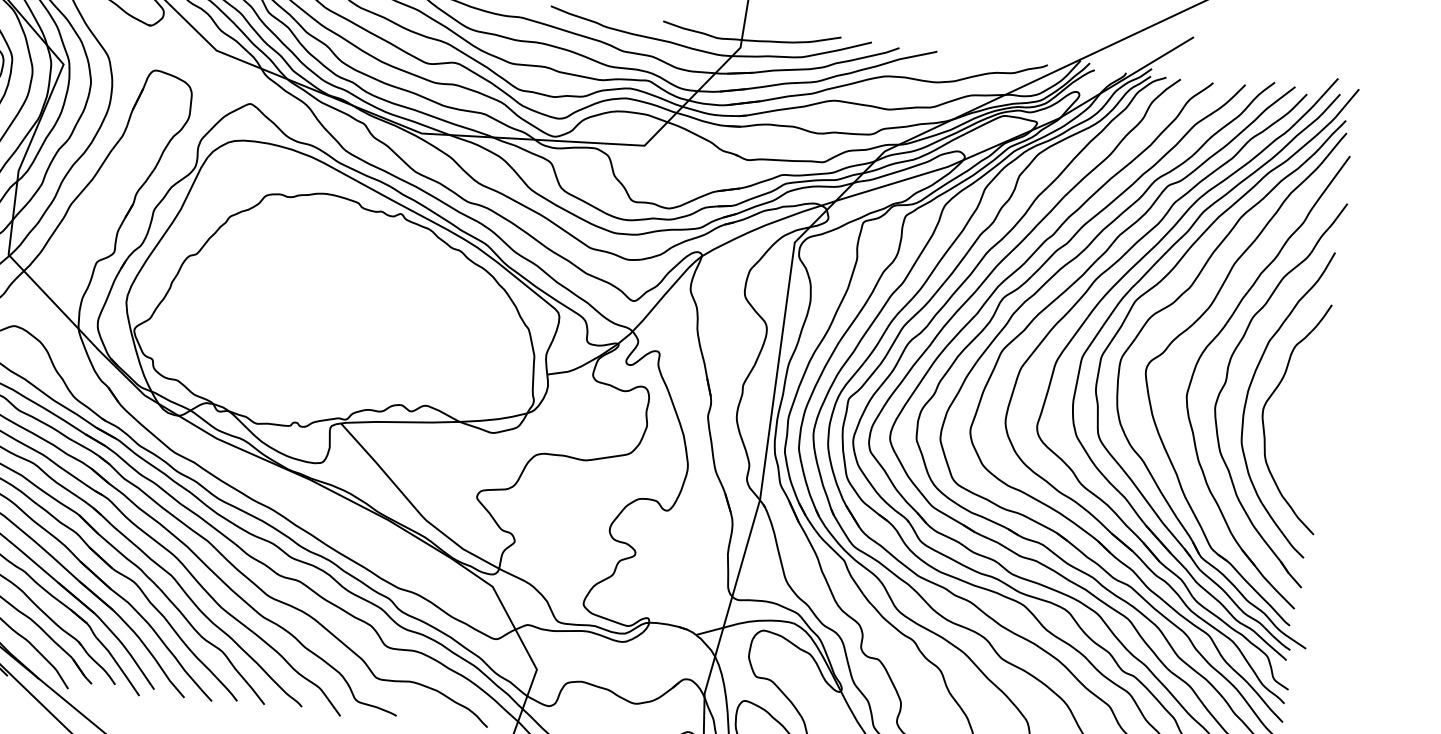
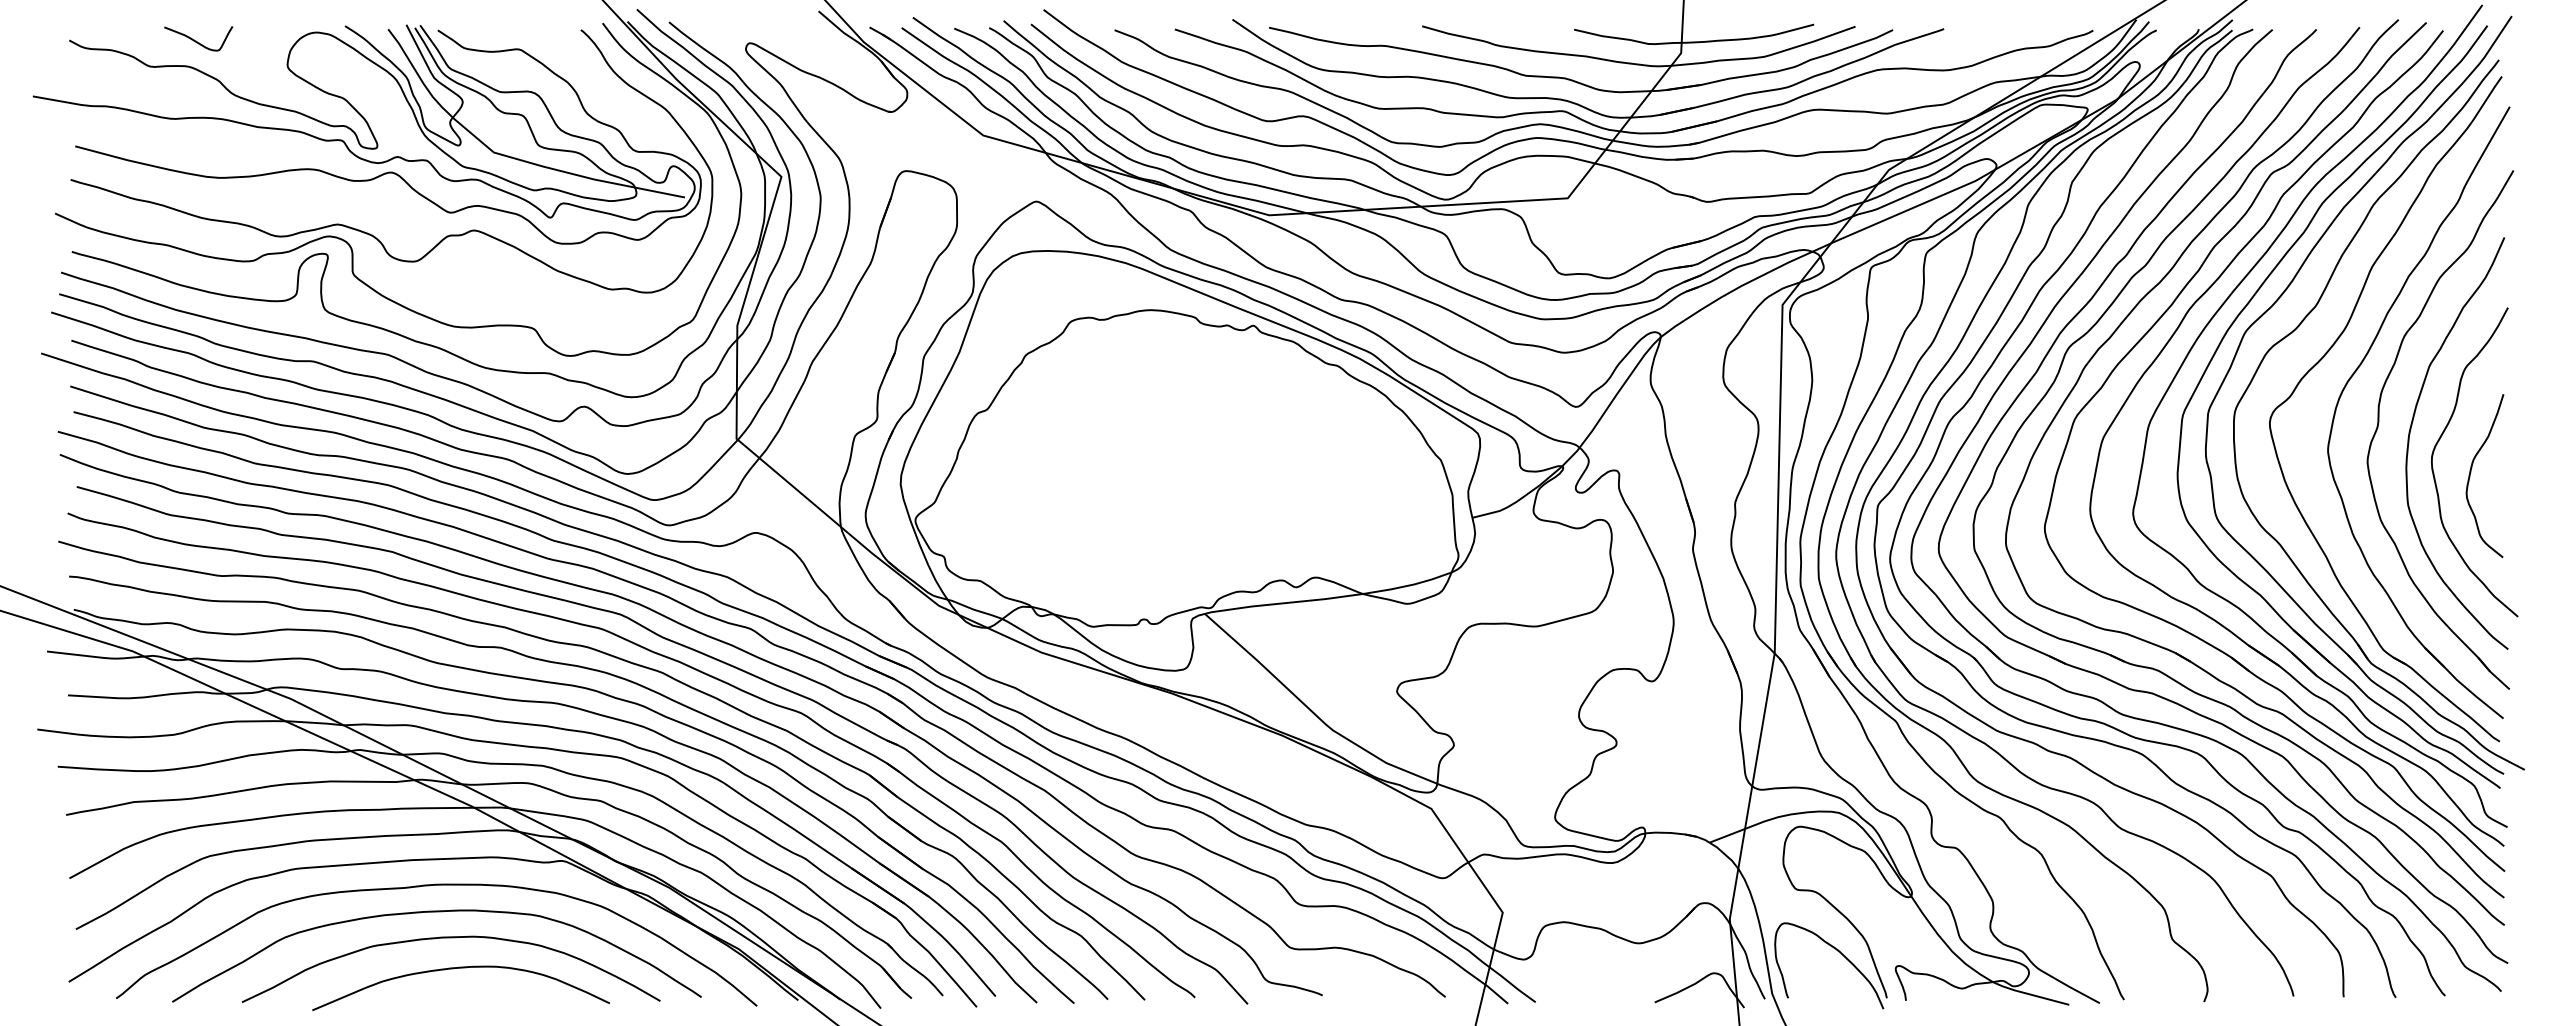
curve: (1291, 424) -> (2471, 472), added

